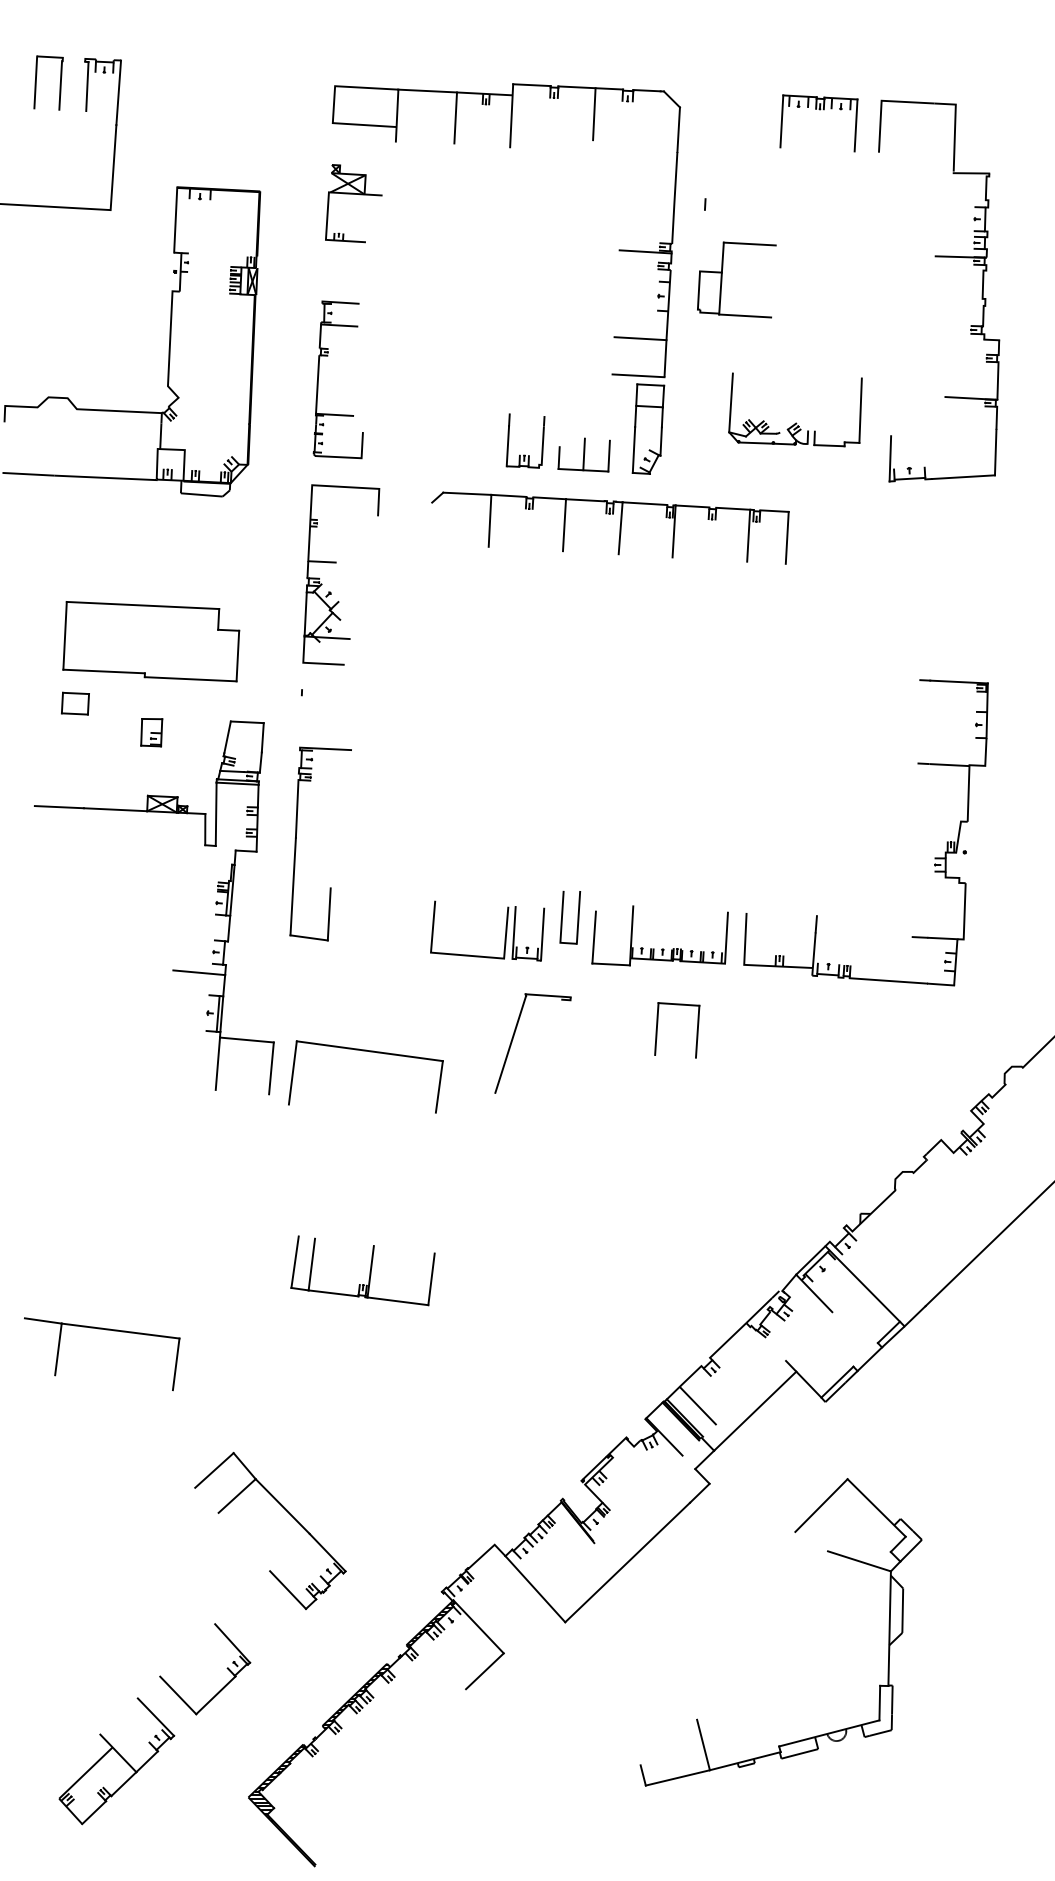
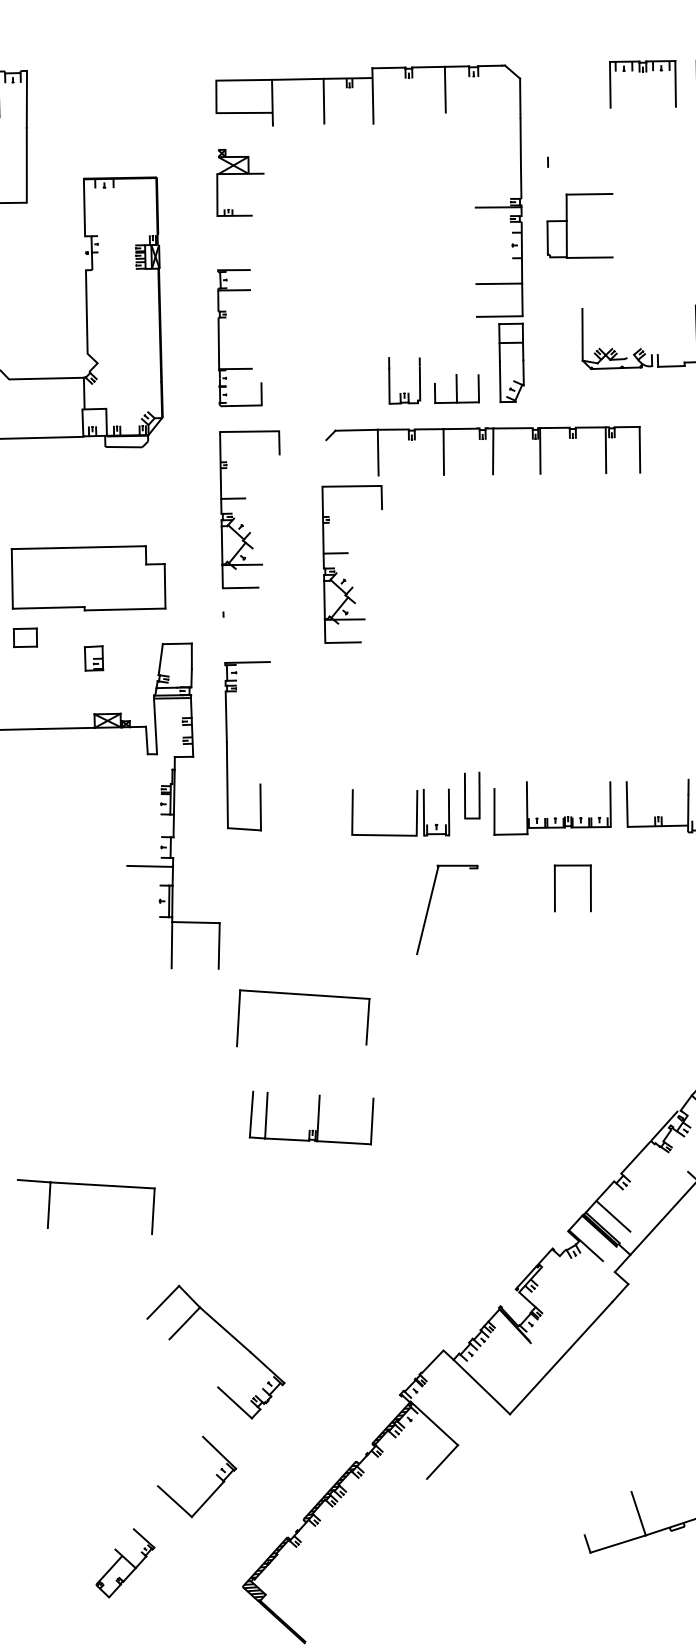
part: (448, 633) -> (348, 553), added
part: (369, 1052) -> (304, 995), moved
part: (287, 1512) -> (229, 1334), moved
part: (116, 1761) -> (124, 1563), size x0.6

